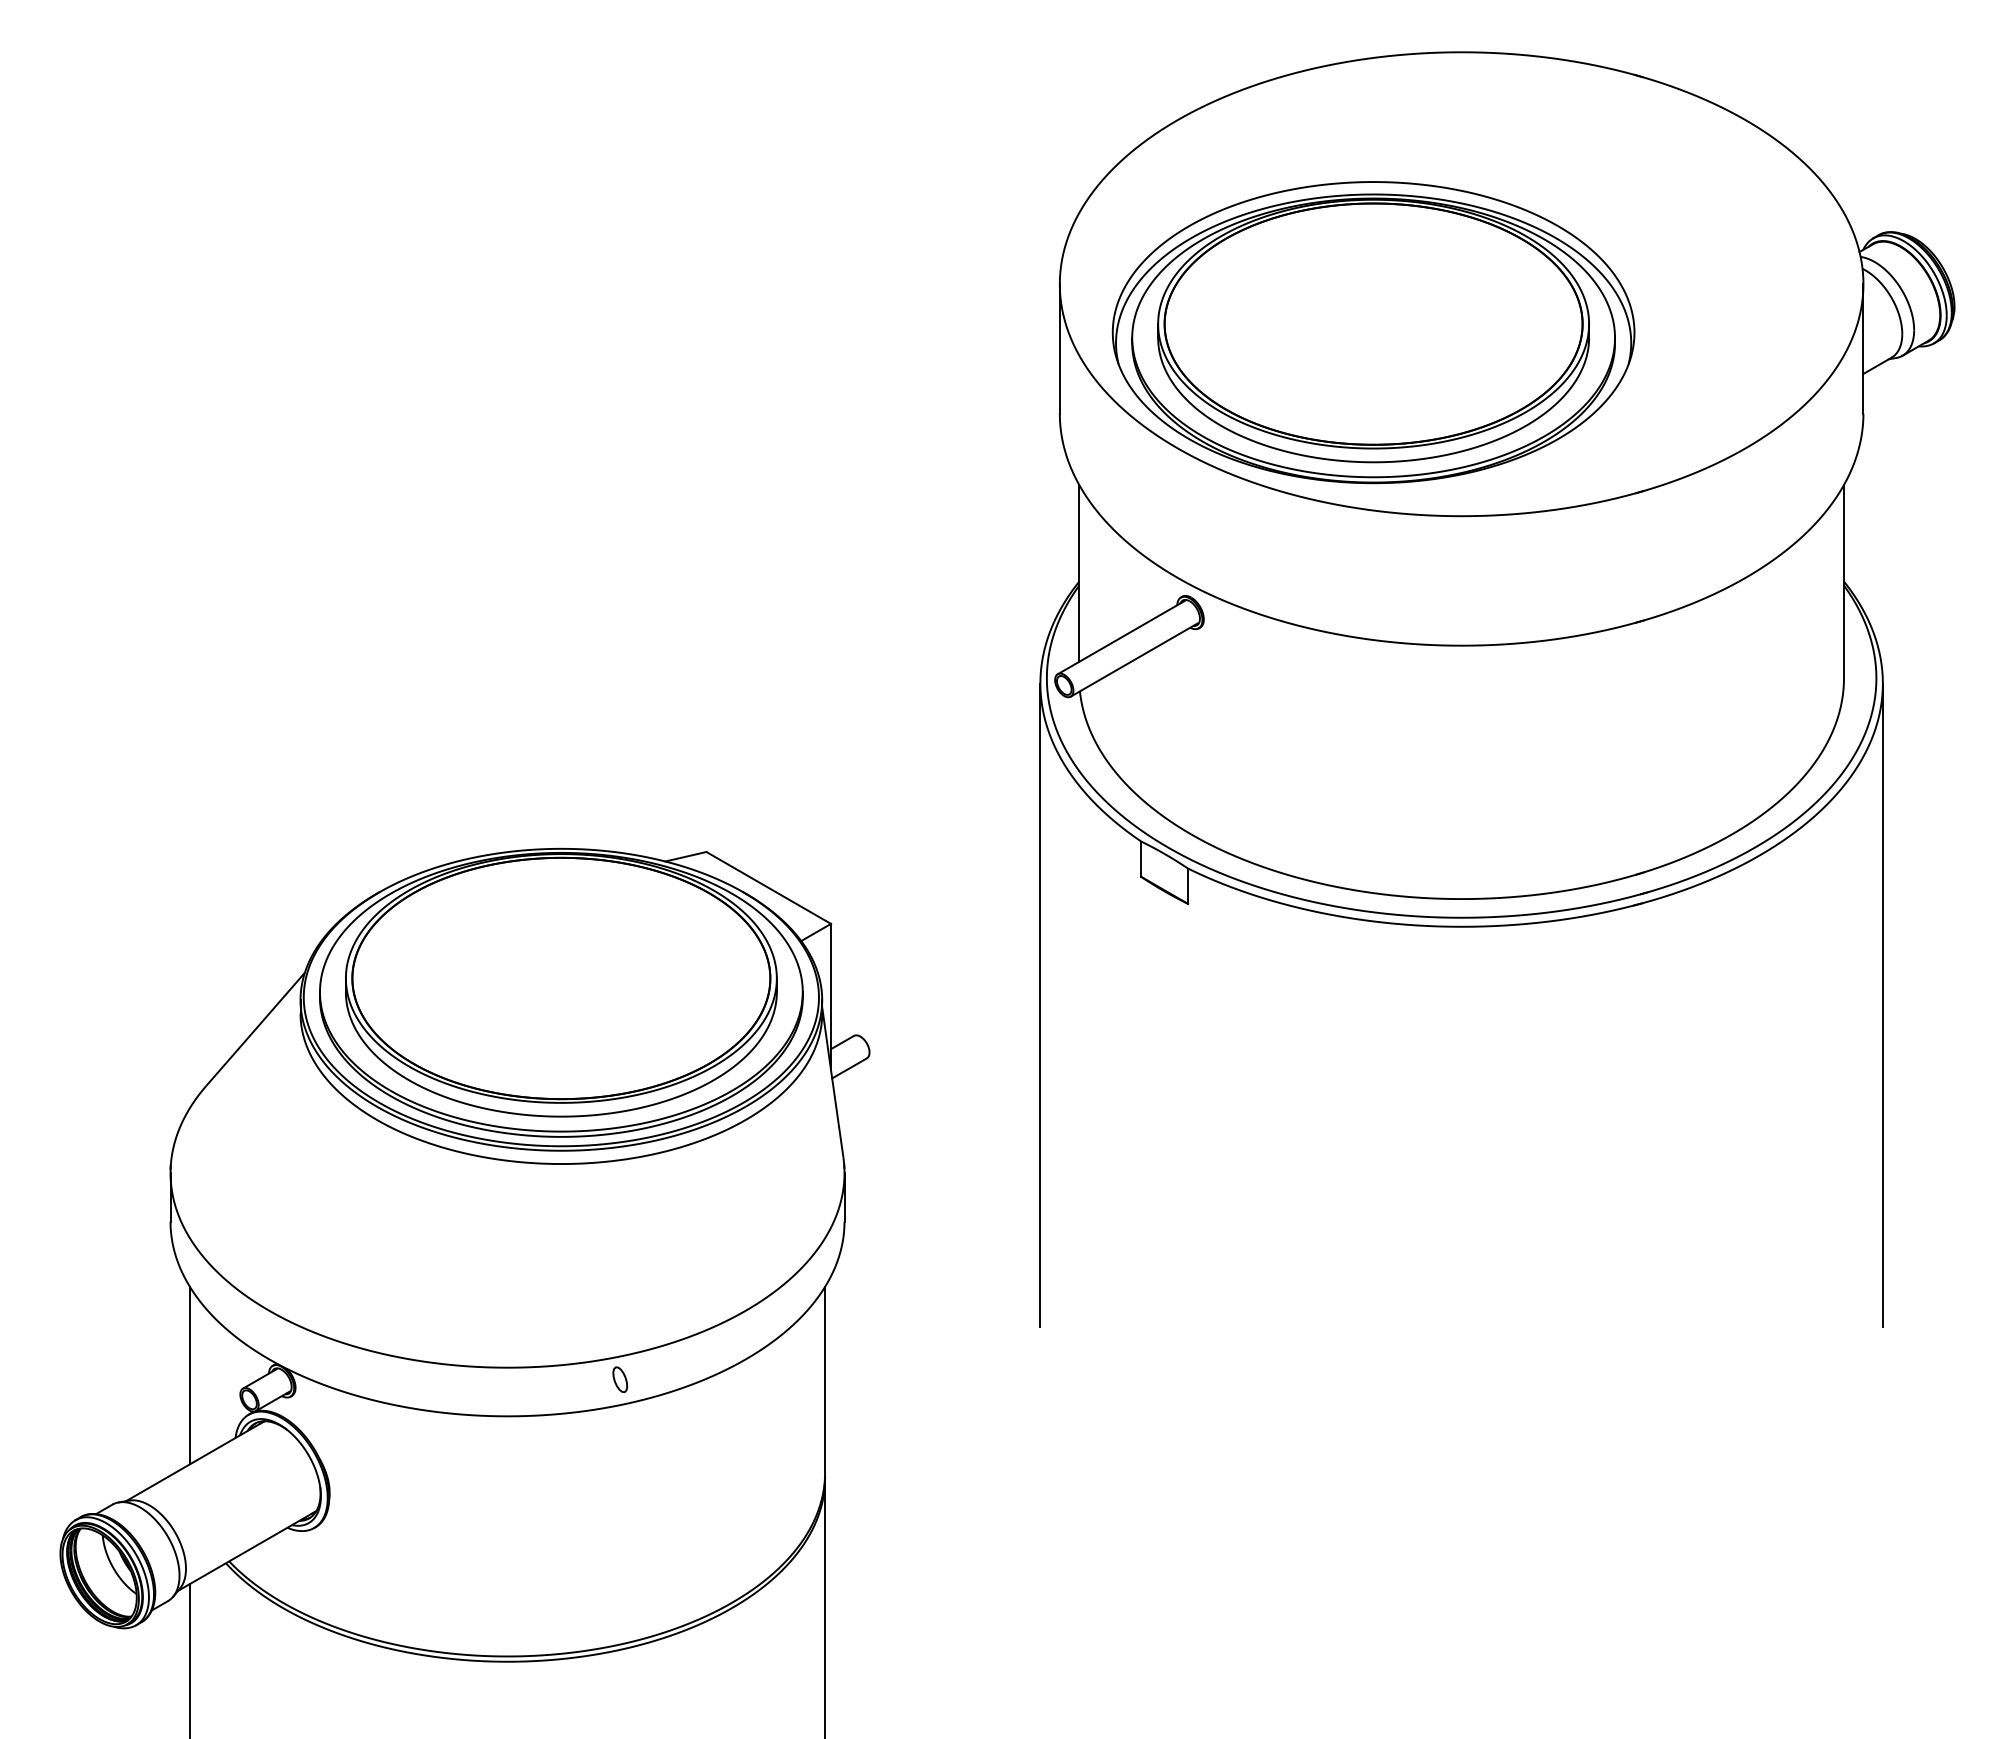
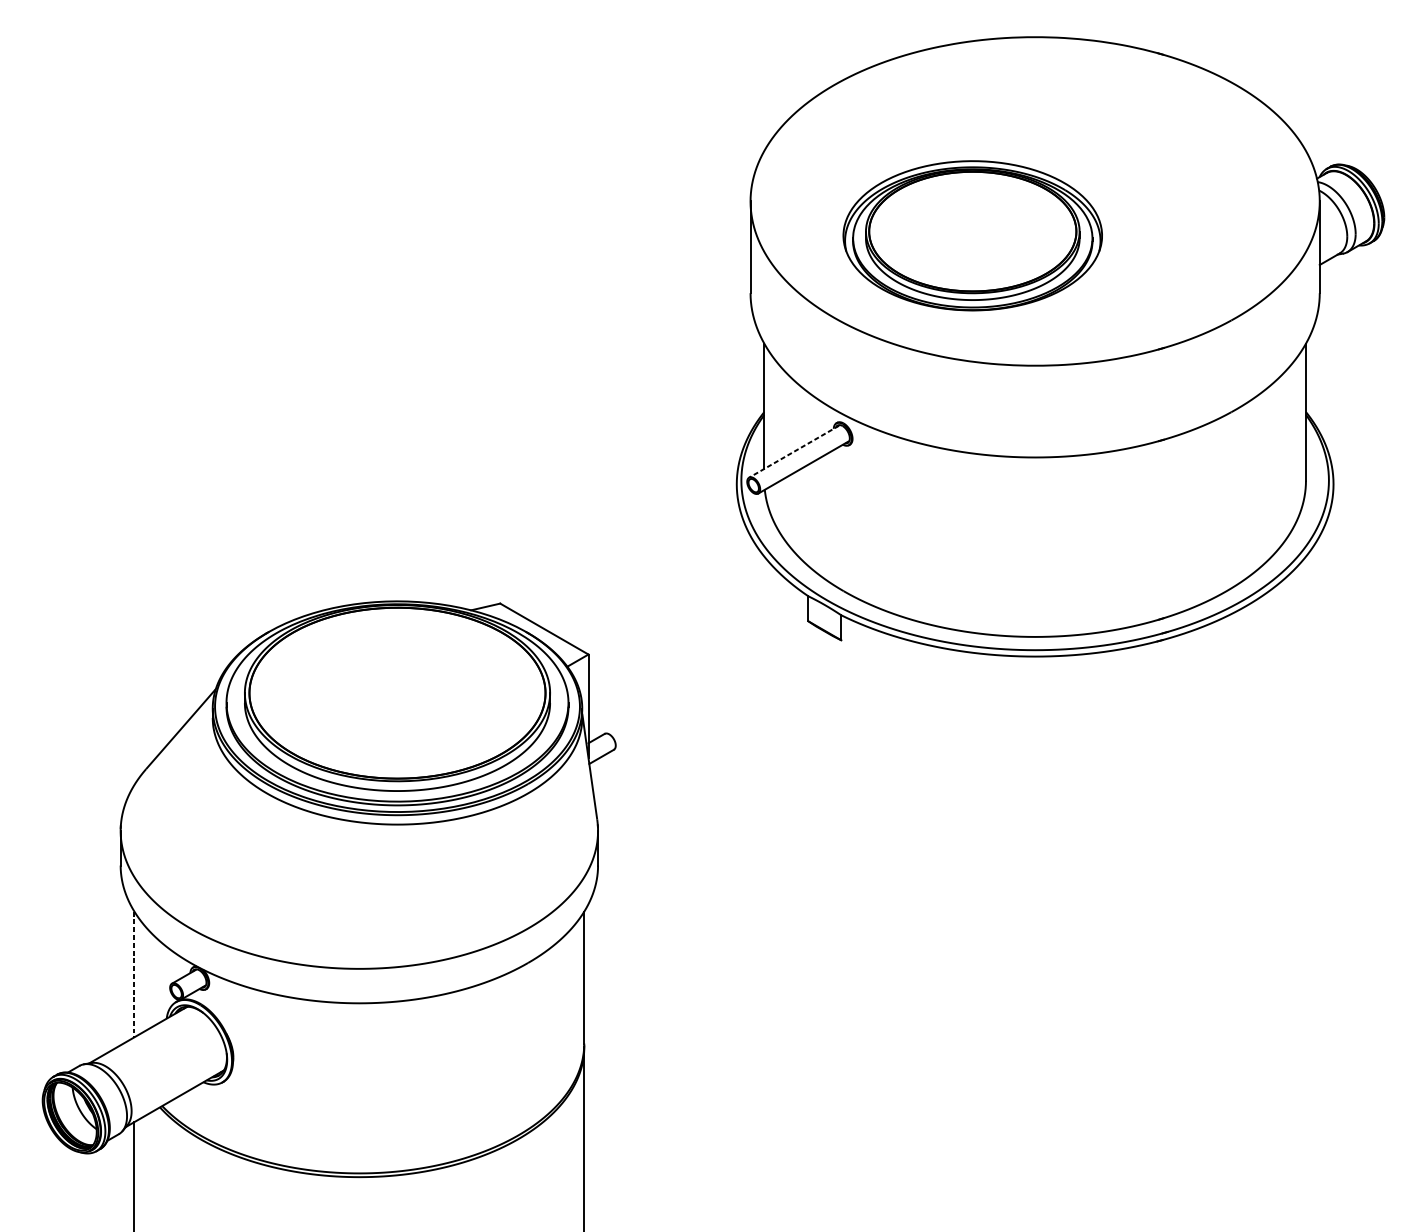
part: (1373, 332) -> (972, 235), size x0.7
line: (1120, 637) -> (793, 451), solid -> dashed
line: (1040, 1004) -> (736, 711), removed
line: (1882, 1004) -> (1333, 711), removed
line: (189, 1375) -> (134, 974), solid -> dashed
part: (620, 1379) -> (439, 977), removed

